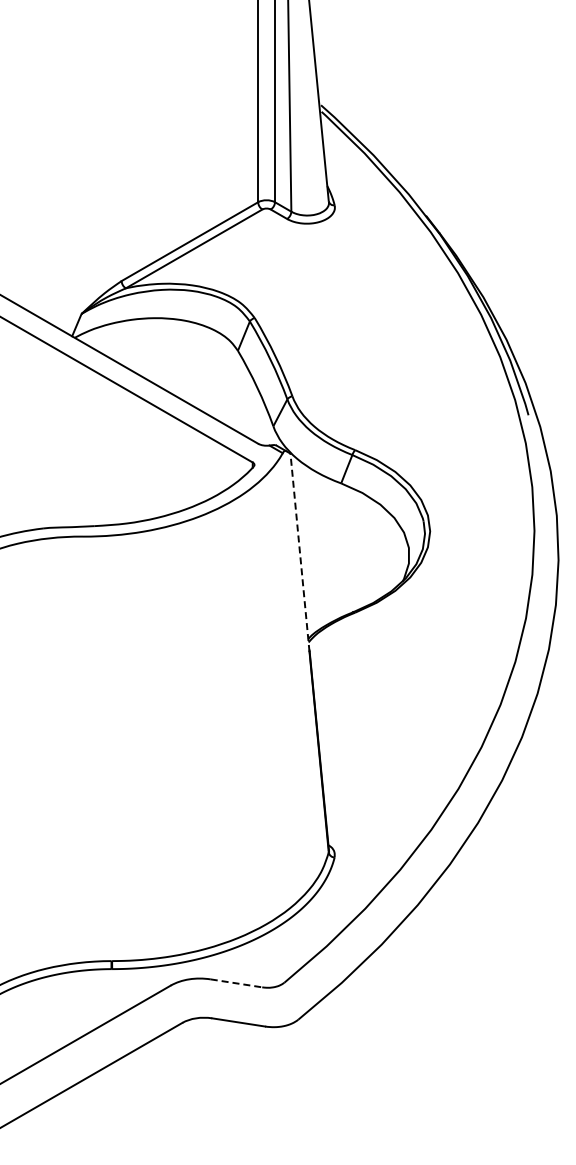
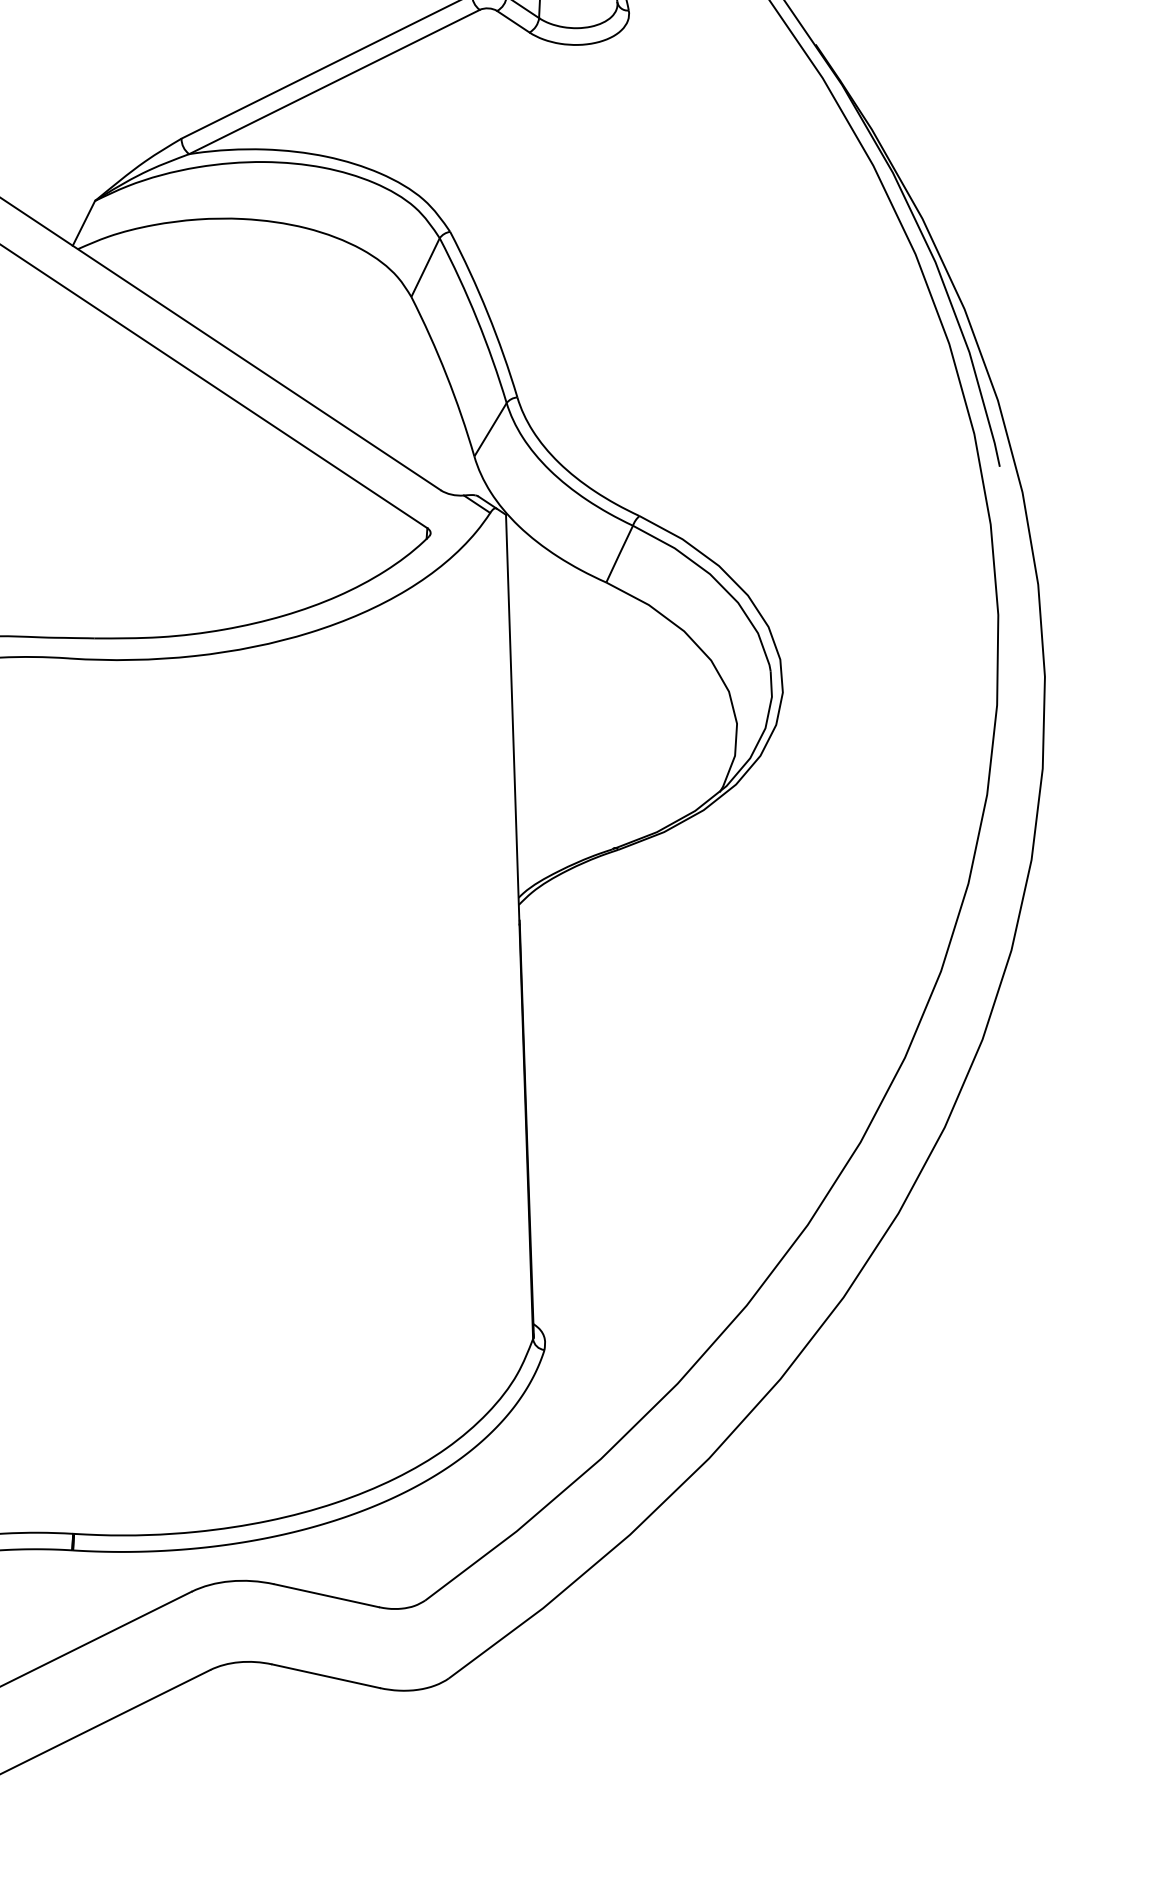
line: (300, 552) -> (513, 719), dashed -> solid
line: (236, 983) -> (326, 1596), dashed -> solid

